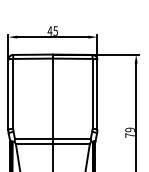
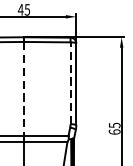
line: (92, 93) -> (70, 82), solid -> dashed
line: (52, 99) -> (23, 89), solid -> dashed
text: (129, 132) -> (113, 128), 79 -> 65

